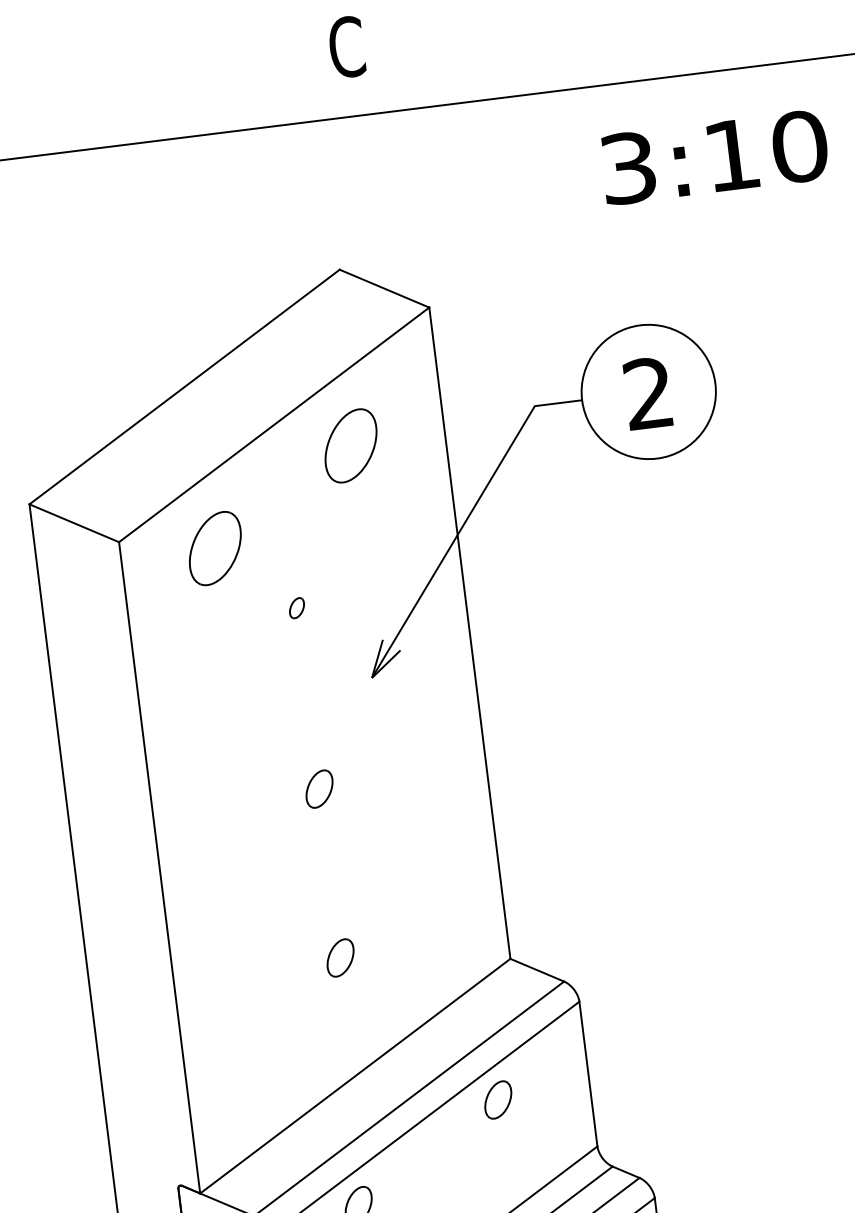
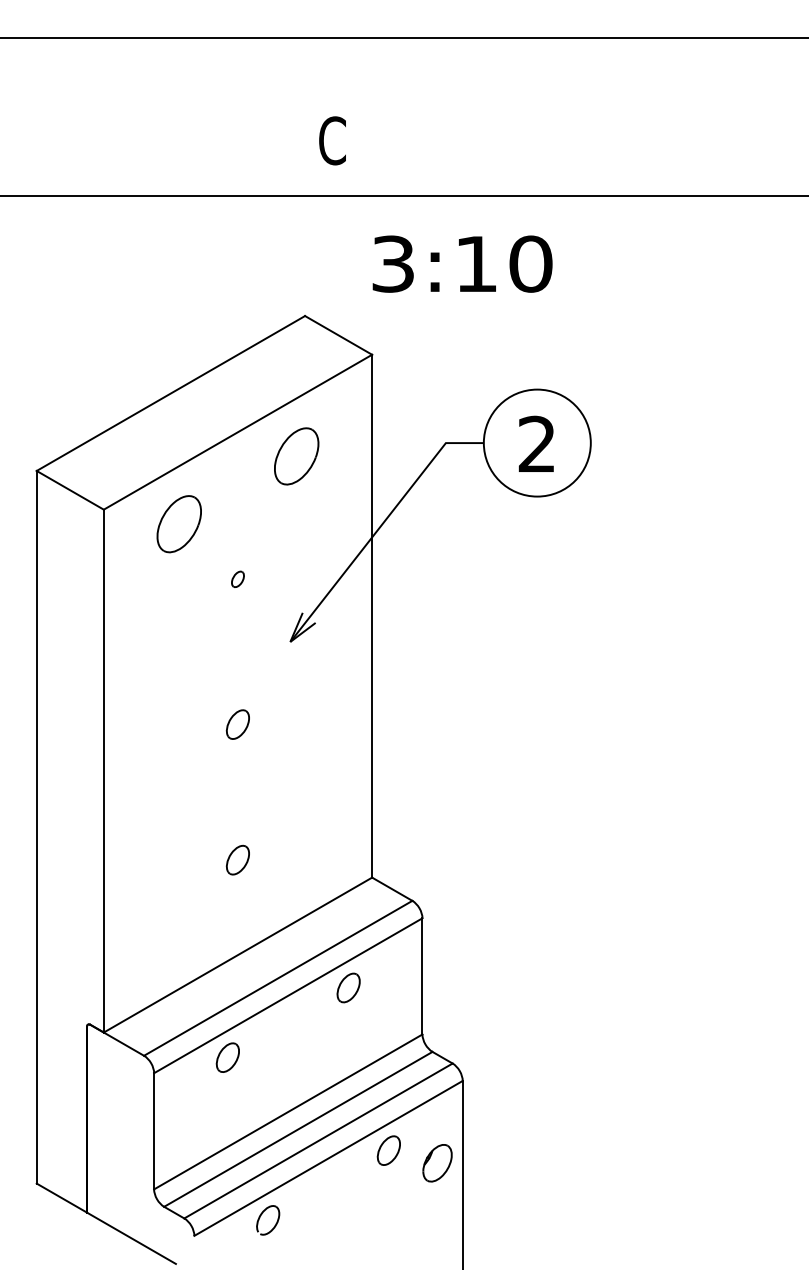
text: (714, 156) -> (462, 263), moved

